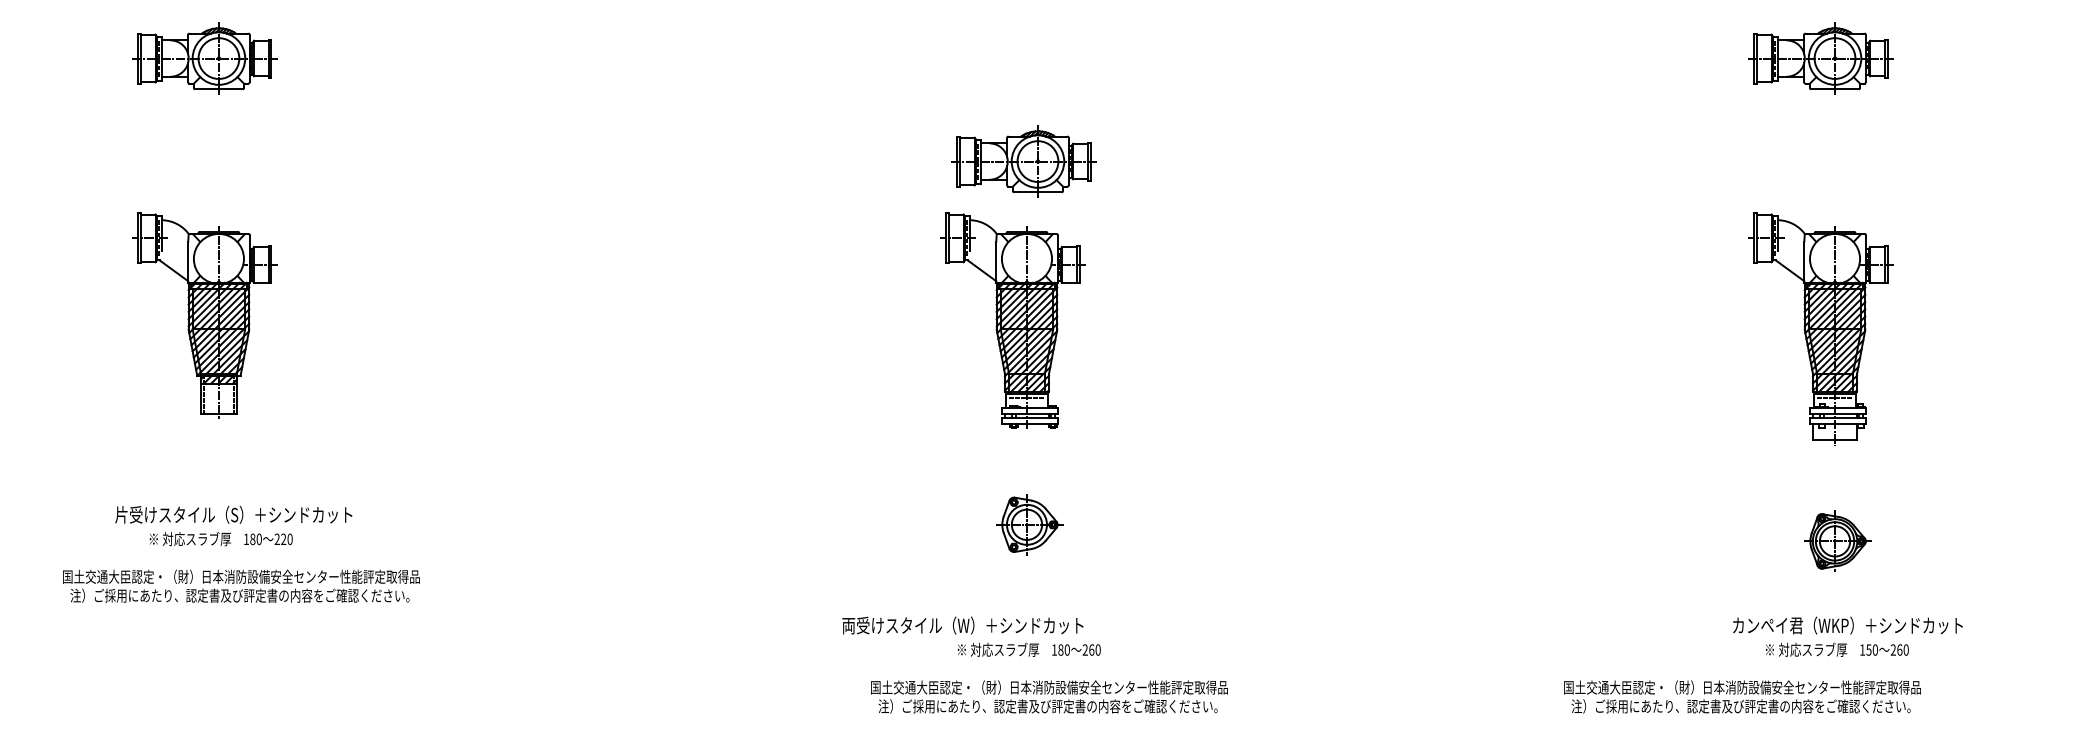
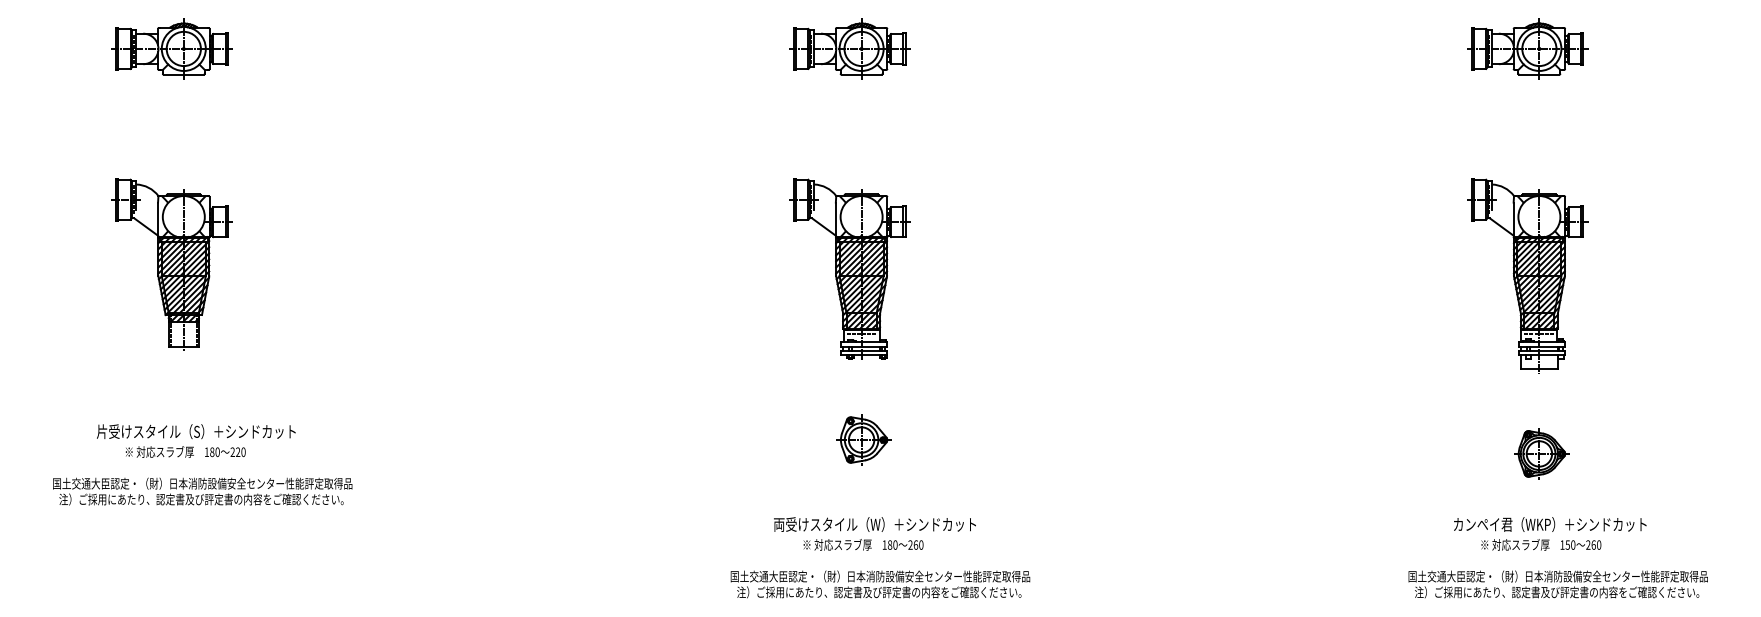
part: (1023, 161) -> (849, 48), moved
text: (962, 625) -> (874, 524), moved
text: (1742, 696) -> (1558, 584), moved

